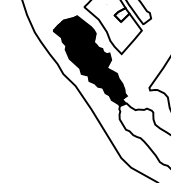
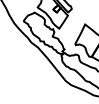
hatch: (89, 59) -> (43, 33), removed

